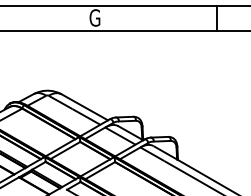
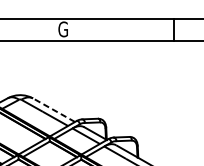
line: (84, 107) -> (53, 110), solid -> dashed

